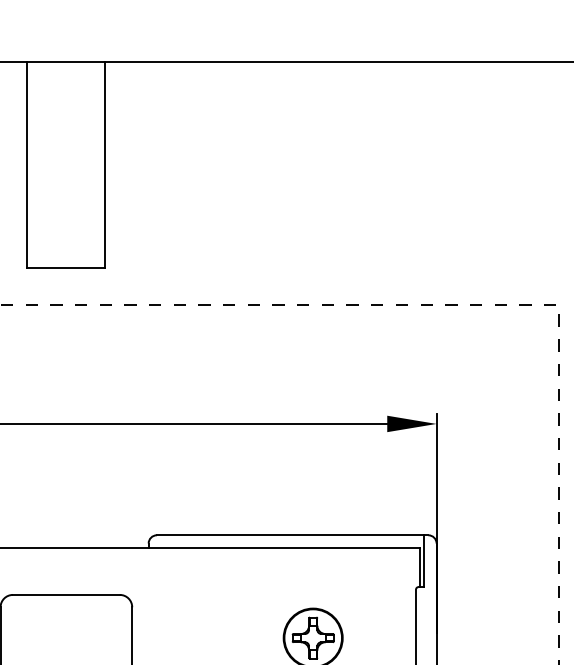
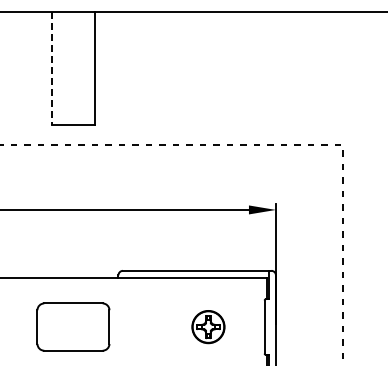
line: (28, 165) -> (52, 68), solid -> dashed

